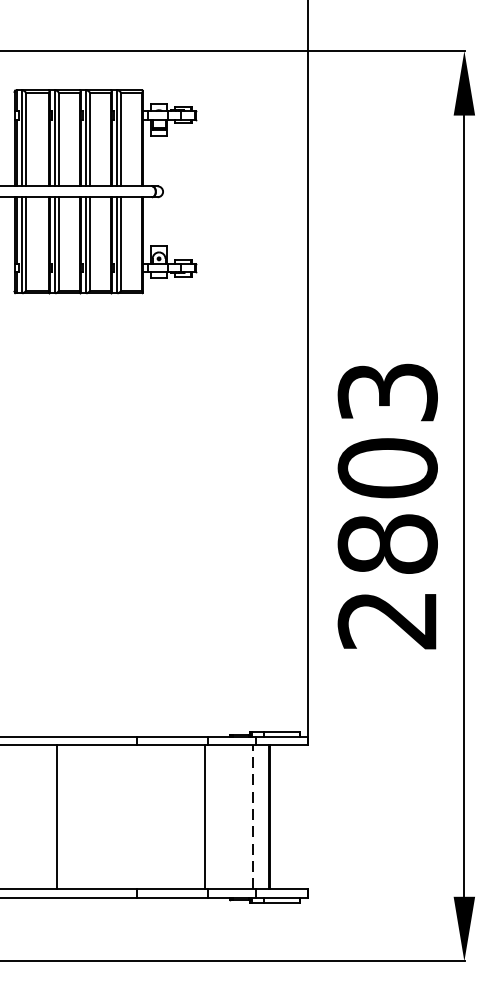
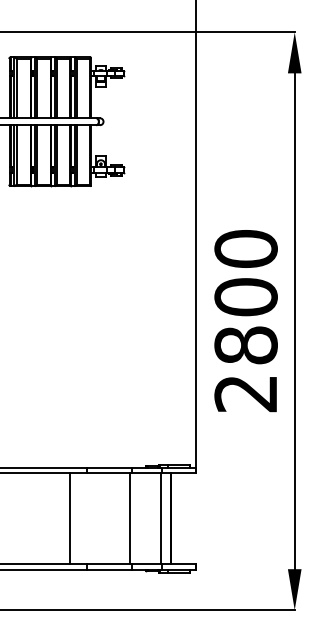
text: (386, 391) -> (245, 248), 2803 -> 2800
line: (55, 816) -> (69, 518), moved
line: (252, 816) -> (160, 518), dashed -> solid

